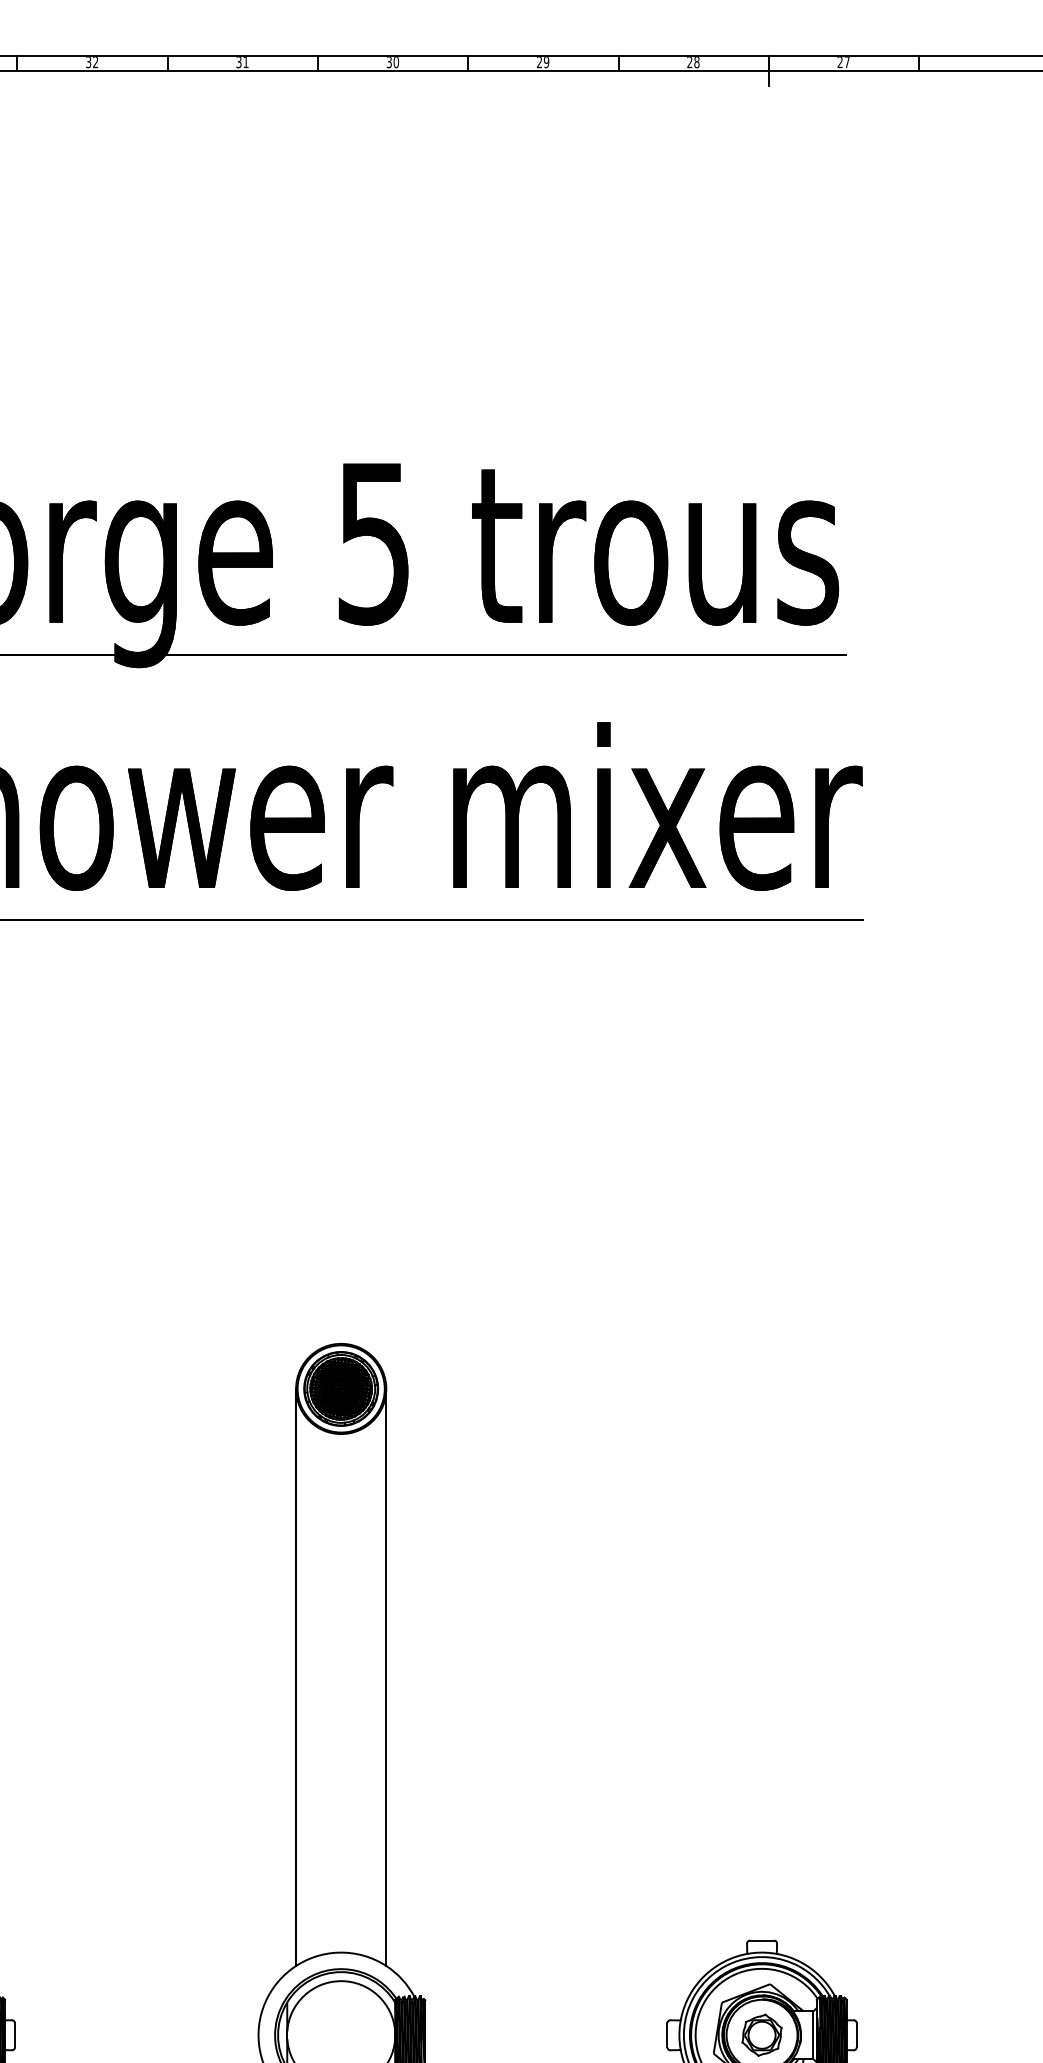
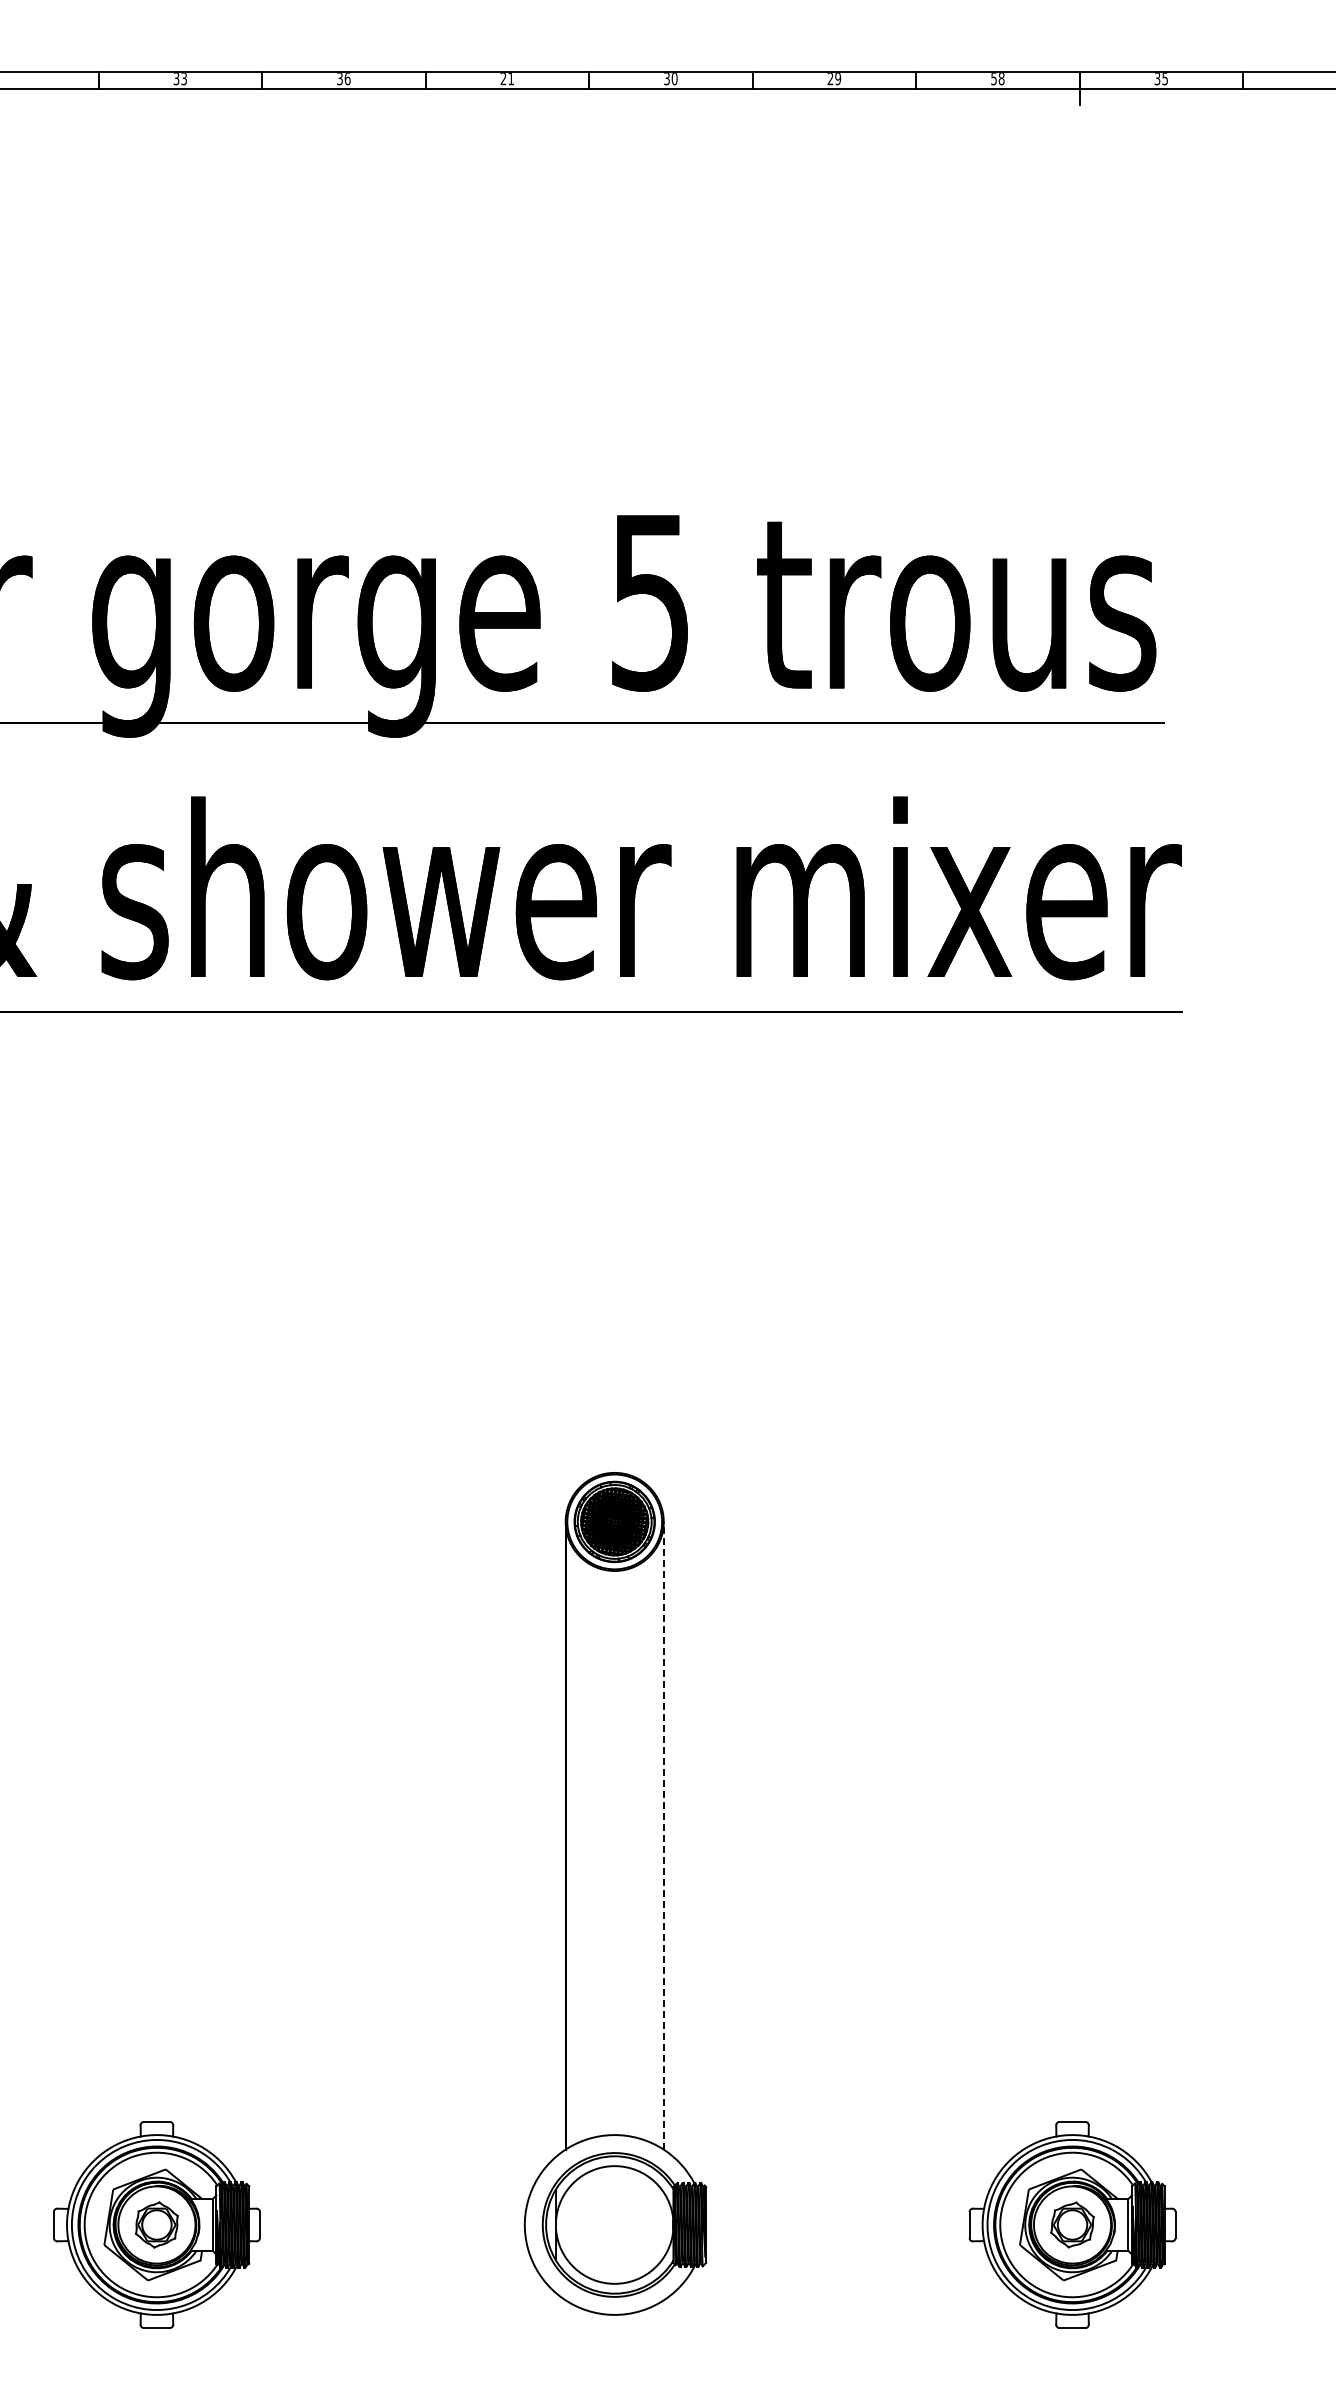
text: (95, 62) -> (347, 79), 32 -> 36
text: (238, 62) -> (503, 79), 31 -> 21
text: (689, 62) -> (993, 79), 28 -> 58
text: (842, 62) -> (1160, 79), 27 -> 35
line: (386, 1677) -> (663, 1835), solid -> dashed

